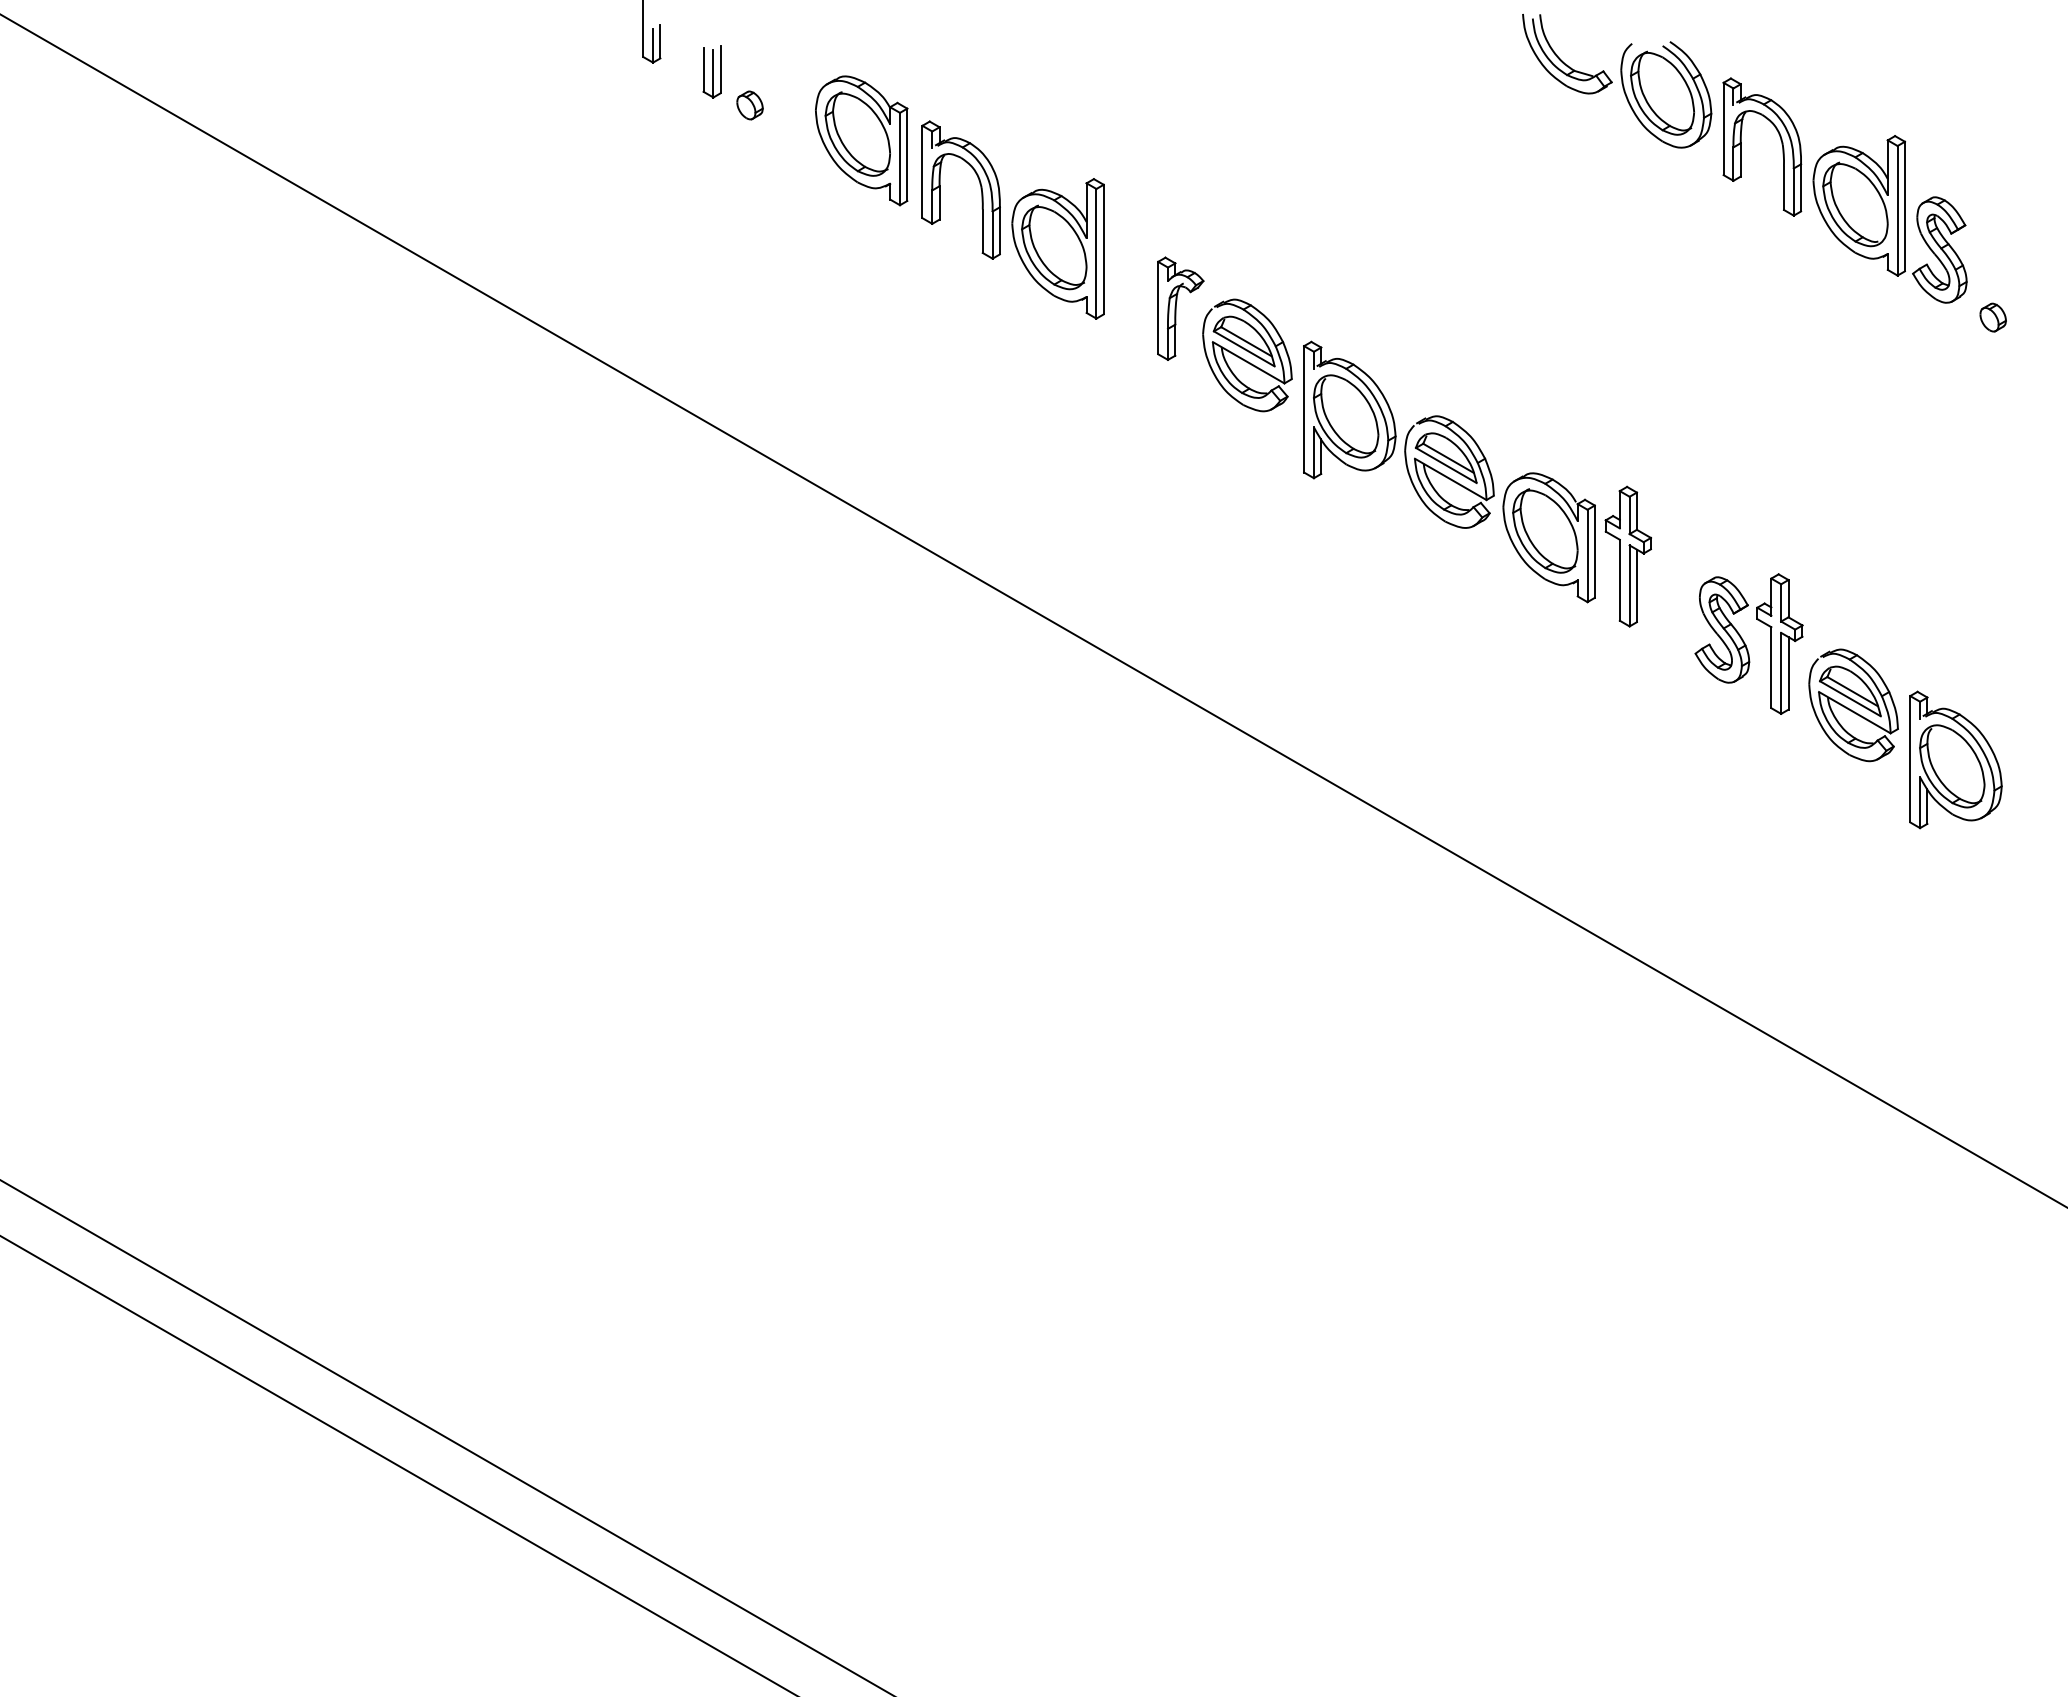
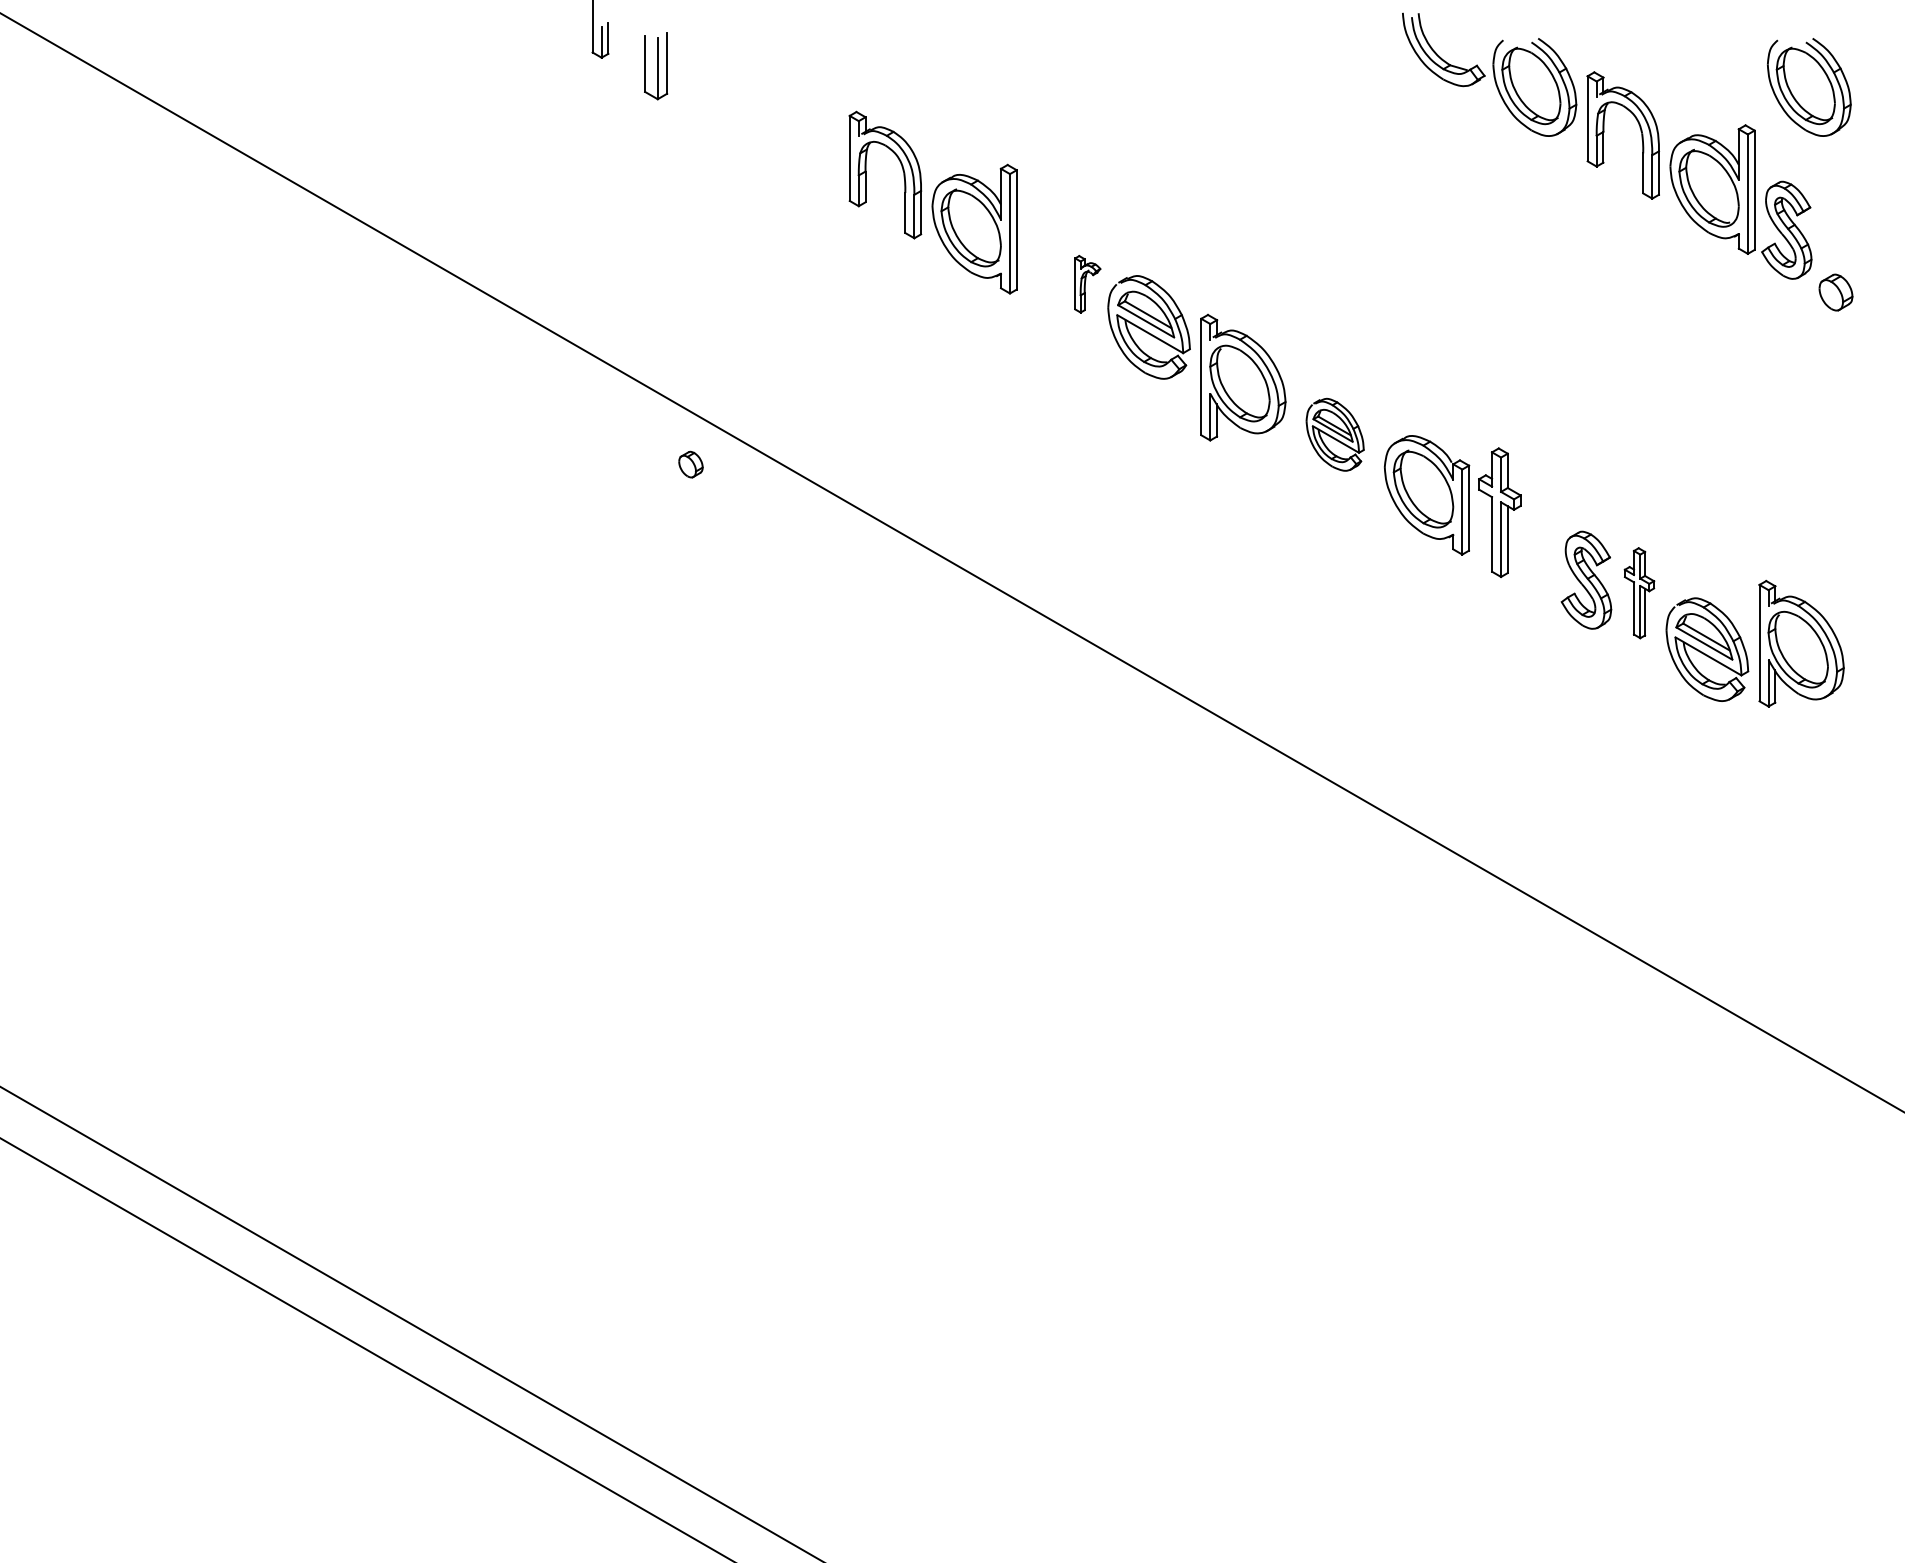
part: (711, 71) -> (655, 65), size x1.4
part: (1964, 94) -> (1809, 87), added
part: (749, 105) -> (690, 464), moved
part: (861, 140) -> (793, 129), removed
part: (1180, 308) -> (1087, 284), size x0.6
part: (1992, 317) -> (1835, 292), size x1.4
part: (1449, 471) -> (1335, 434), size x0.7
part: (1779, 643) -> (1639, 592), size x0.7
part: (1955, 759) -> (1801, 643), moved

